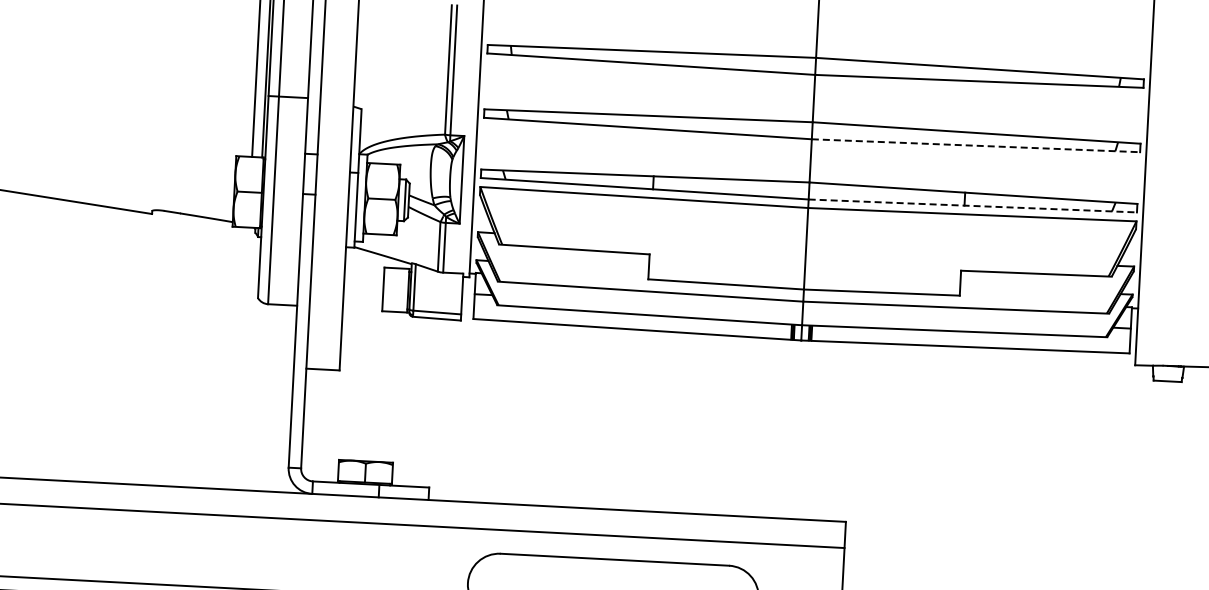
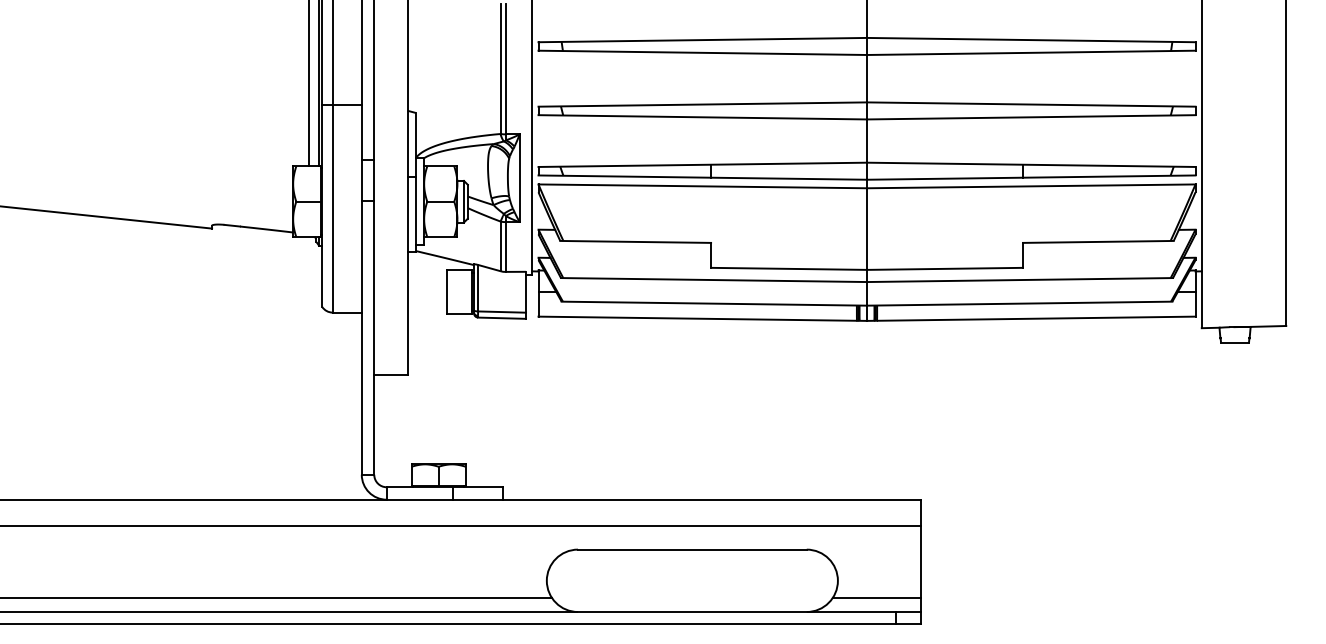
line: (976, 145) -> (1031, 117), dashed -> solid
line: (973, 205) -> (1031, 177), dashed -> solid

